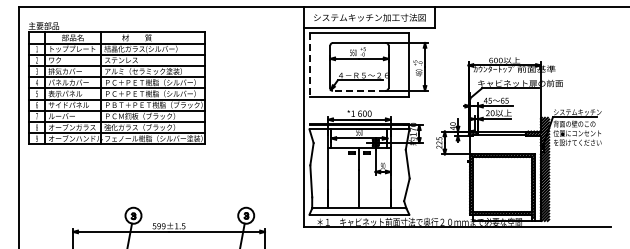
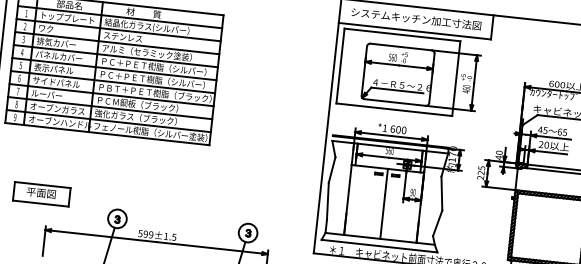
line: (309, 65) -> (340, 66), dashed -> solid
line: (358, 90) -> (394, 102), dashed -> solid
part: (66, 201) -> (41, 193), added

